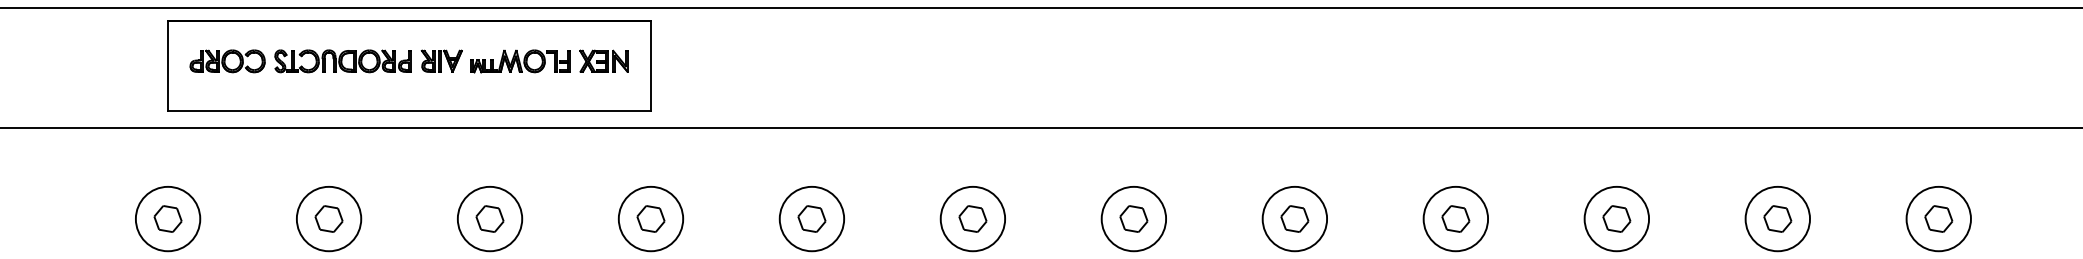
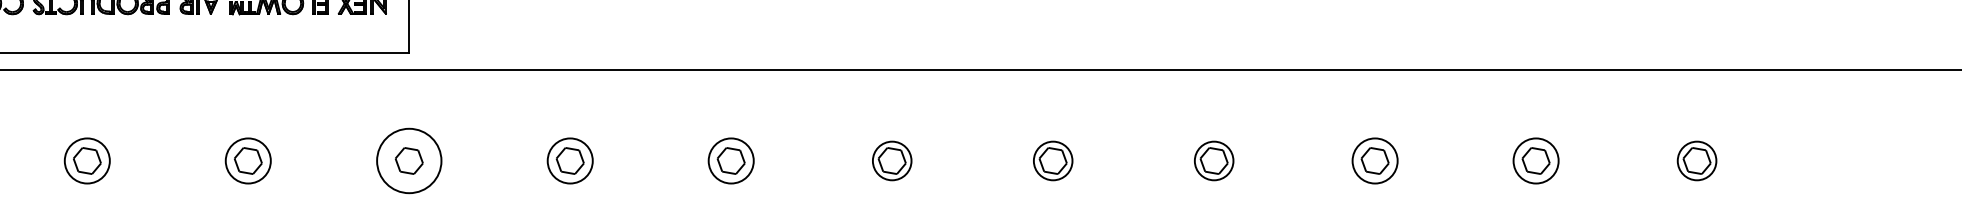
circle: (328, 218) -> (86, 160), size x0.7
circle: (489, 218) -> (247, 160), size x0.7
circle: (811, 218) -> (569, 160), size x0.7
circle: (972, 218) -> (730, 160), size x0.7
circle: (1133, 218) -> (891, 160), size x0.6
circle: (1294, 218) -> (1052, 160), size x0.6
circle: (1455, 218) -> (1213, 160), size x0.6
circle: (1616, 218) -> (1374, 160), size x0.7
circle: (1777, 218) -> (1535, 160), size x0.7
circle: (1938, 218) -> (1696, 160), size x0.6

